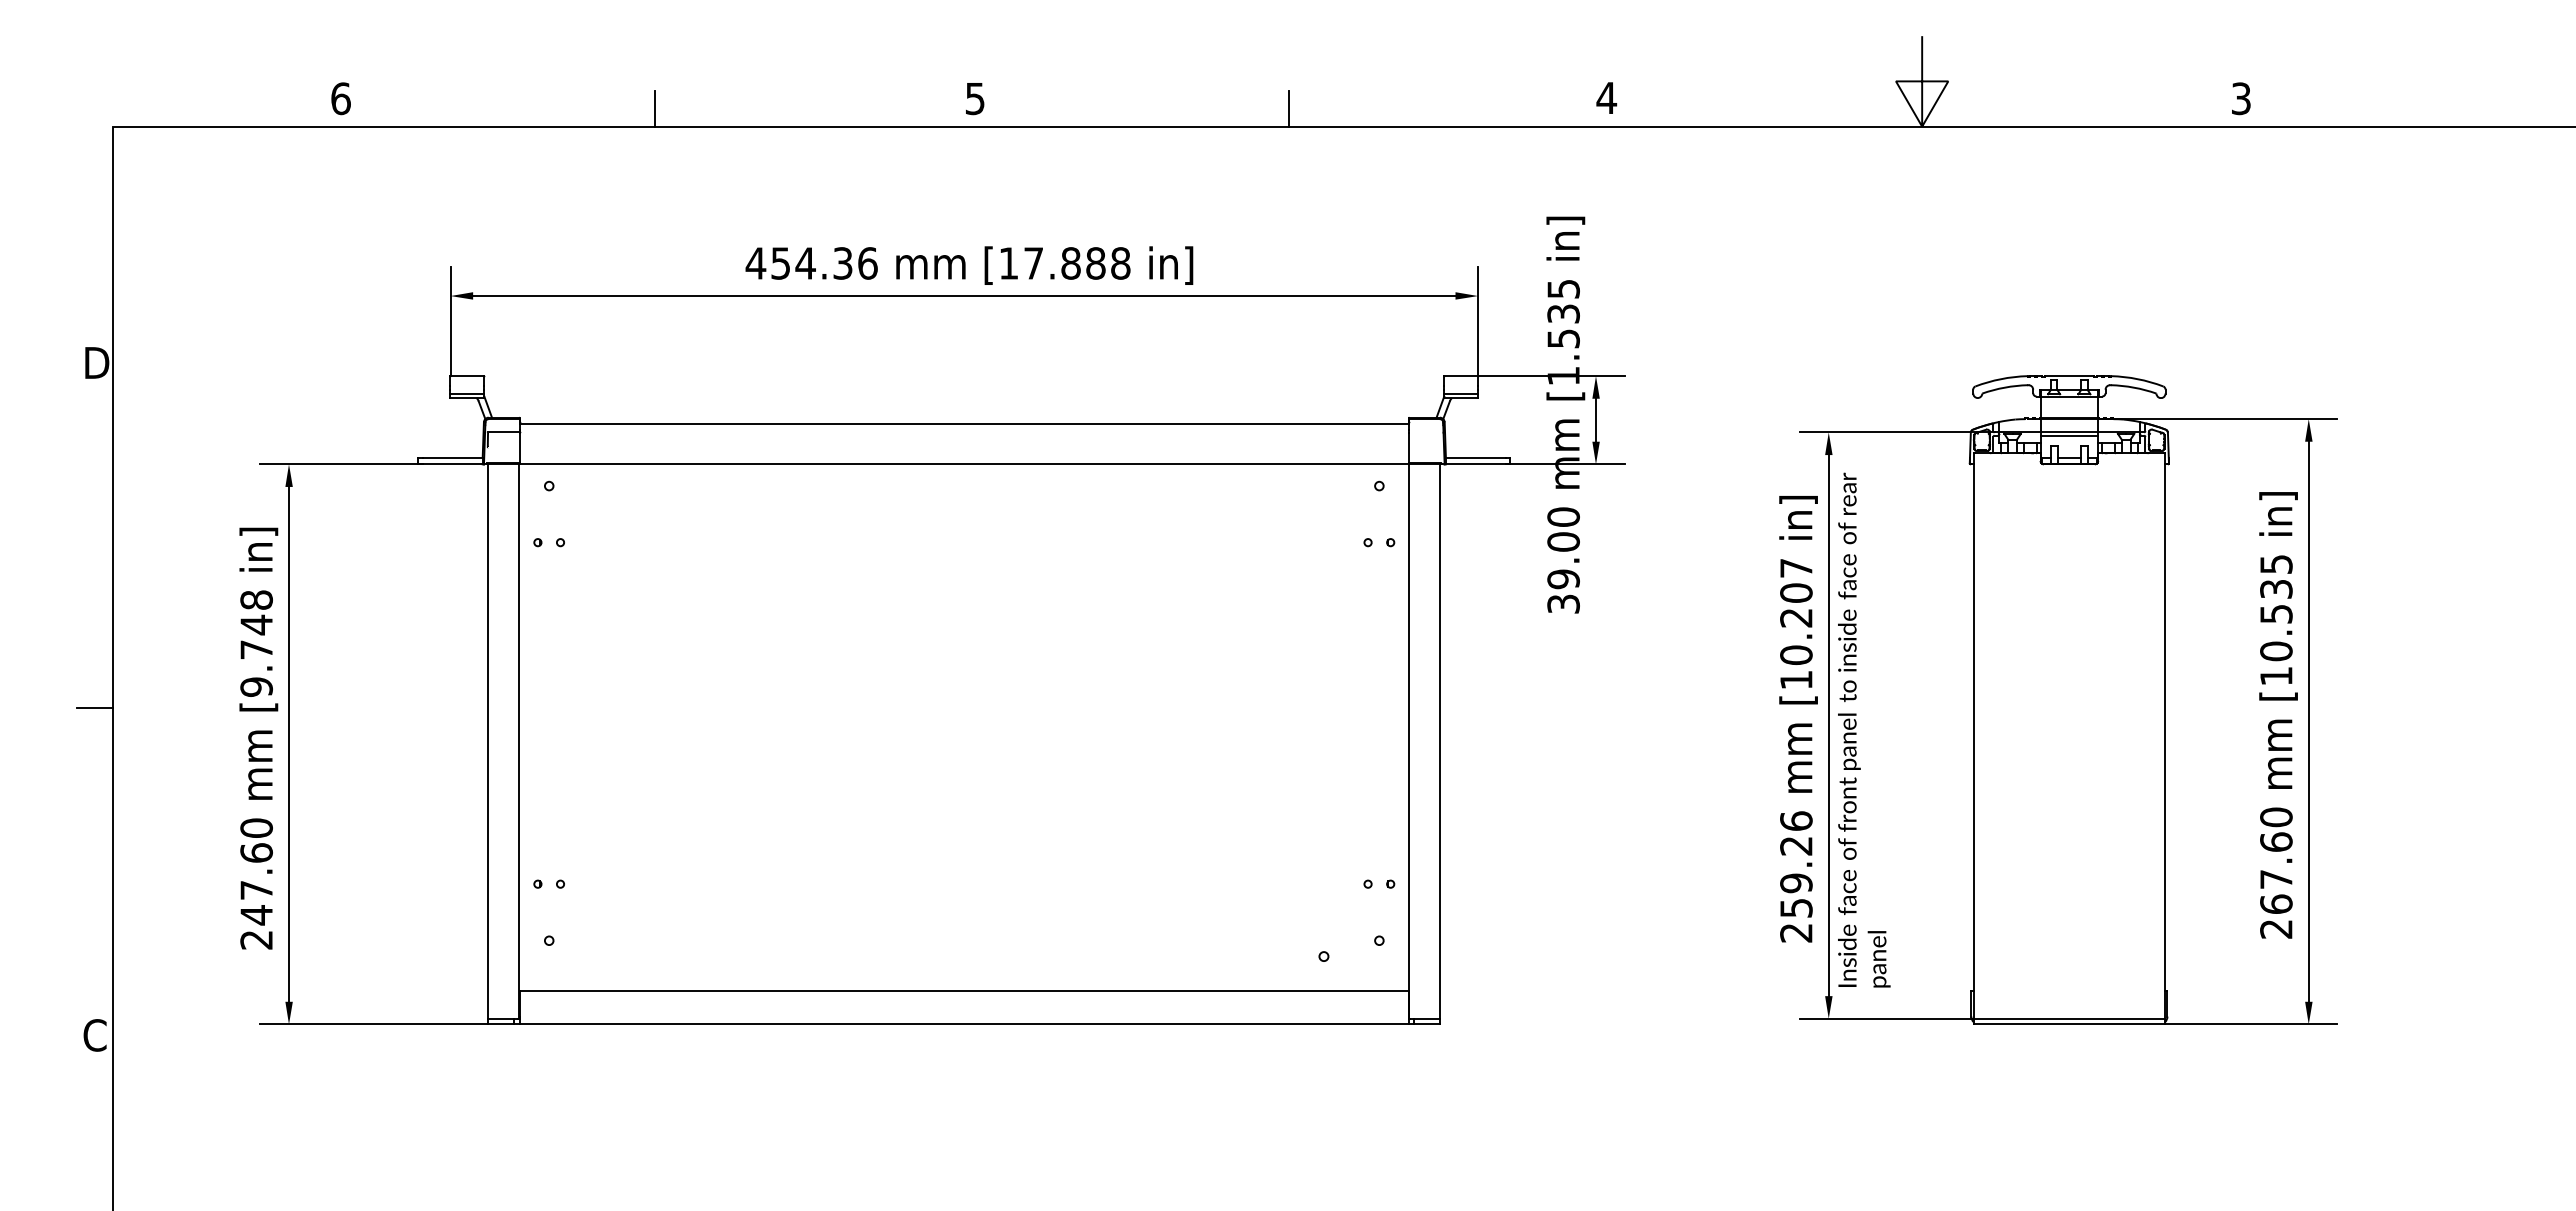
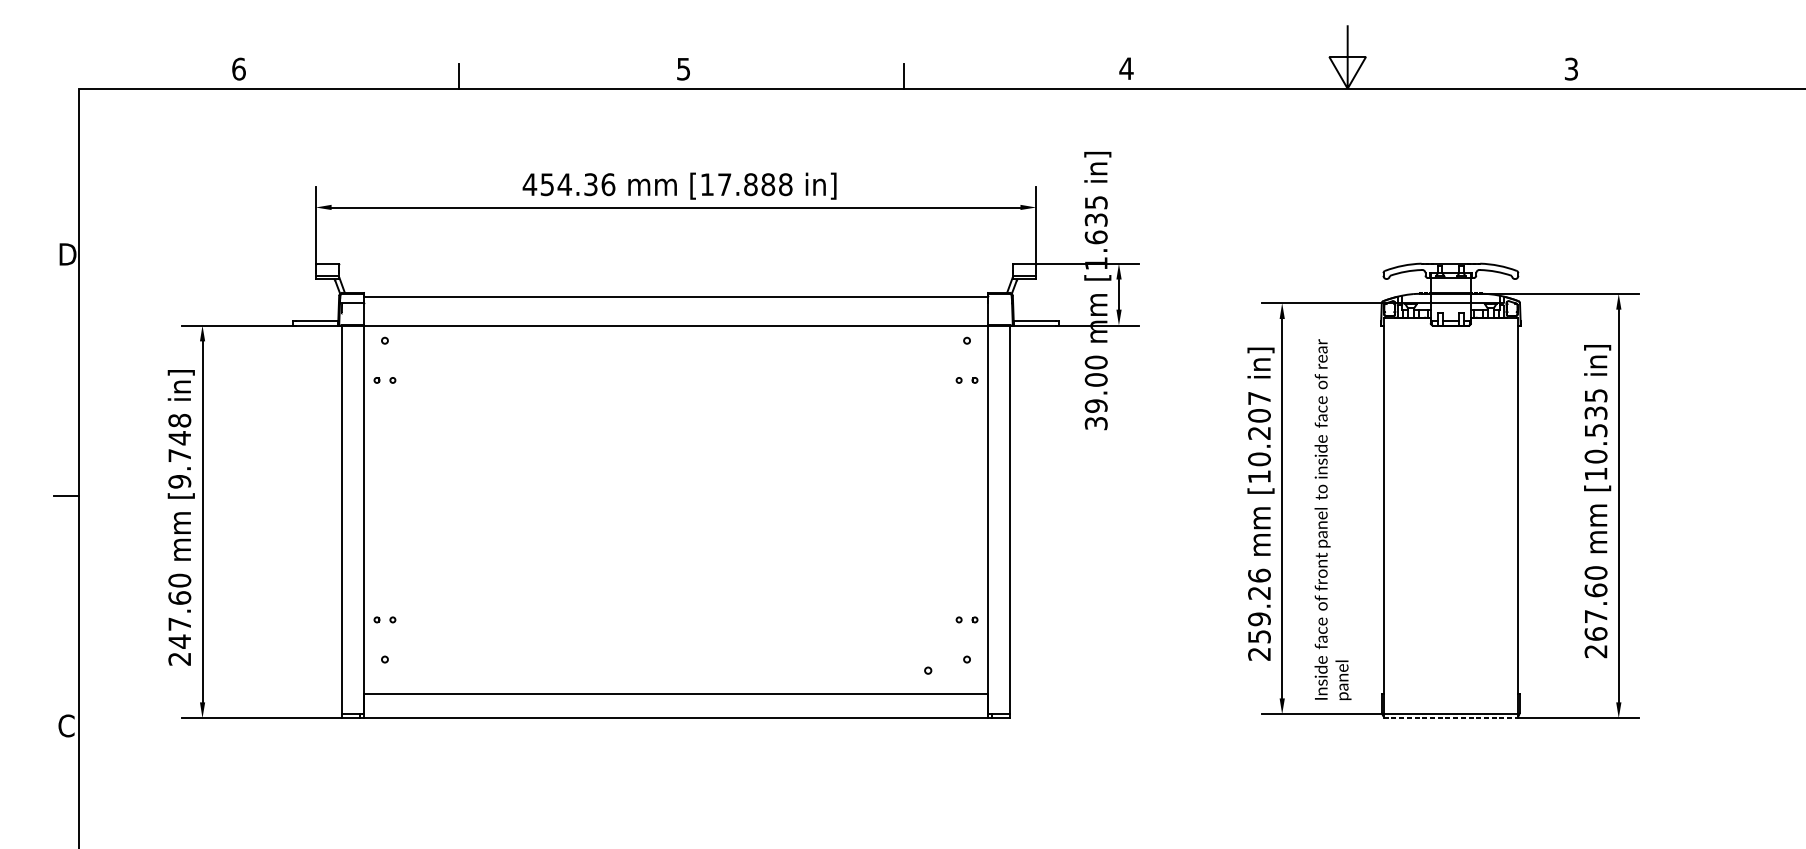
text: (1563, 338) -> (1096, 237), [1.535 -> [1.635
line: (2069, 435) -> (1450, 305), removed
text: (1864, 729) -> (1333, 519), moved
line: (2069, 1024) -> (1450, 718), solid -> dashed

